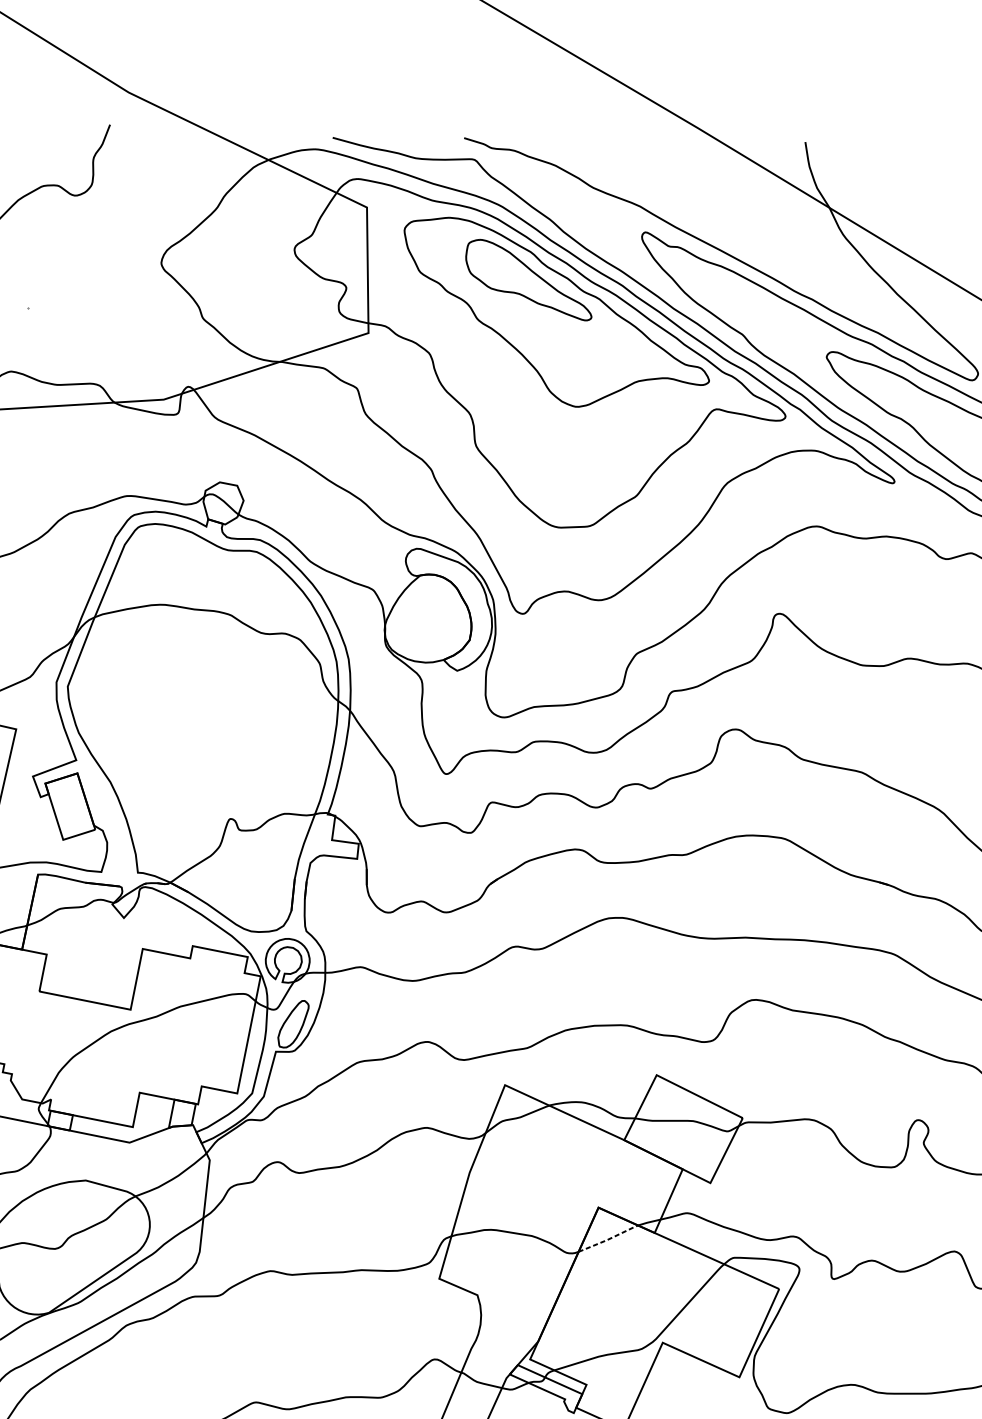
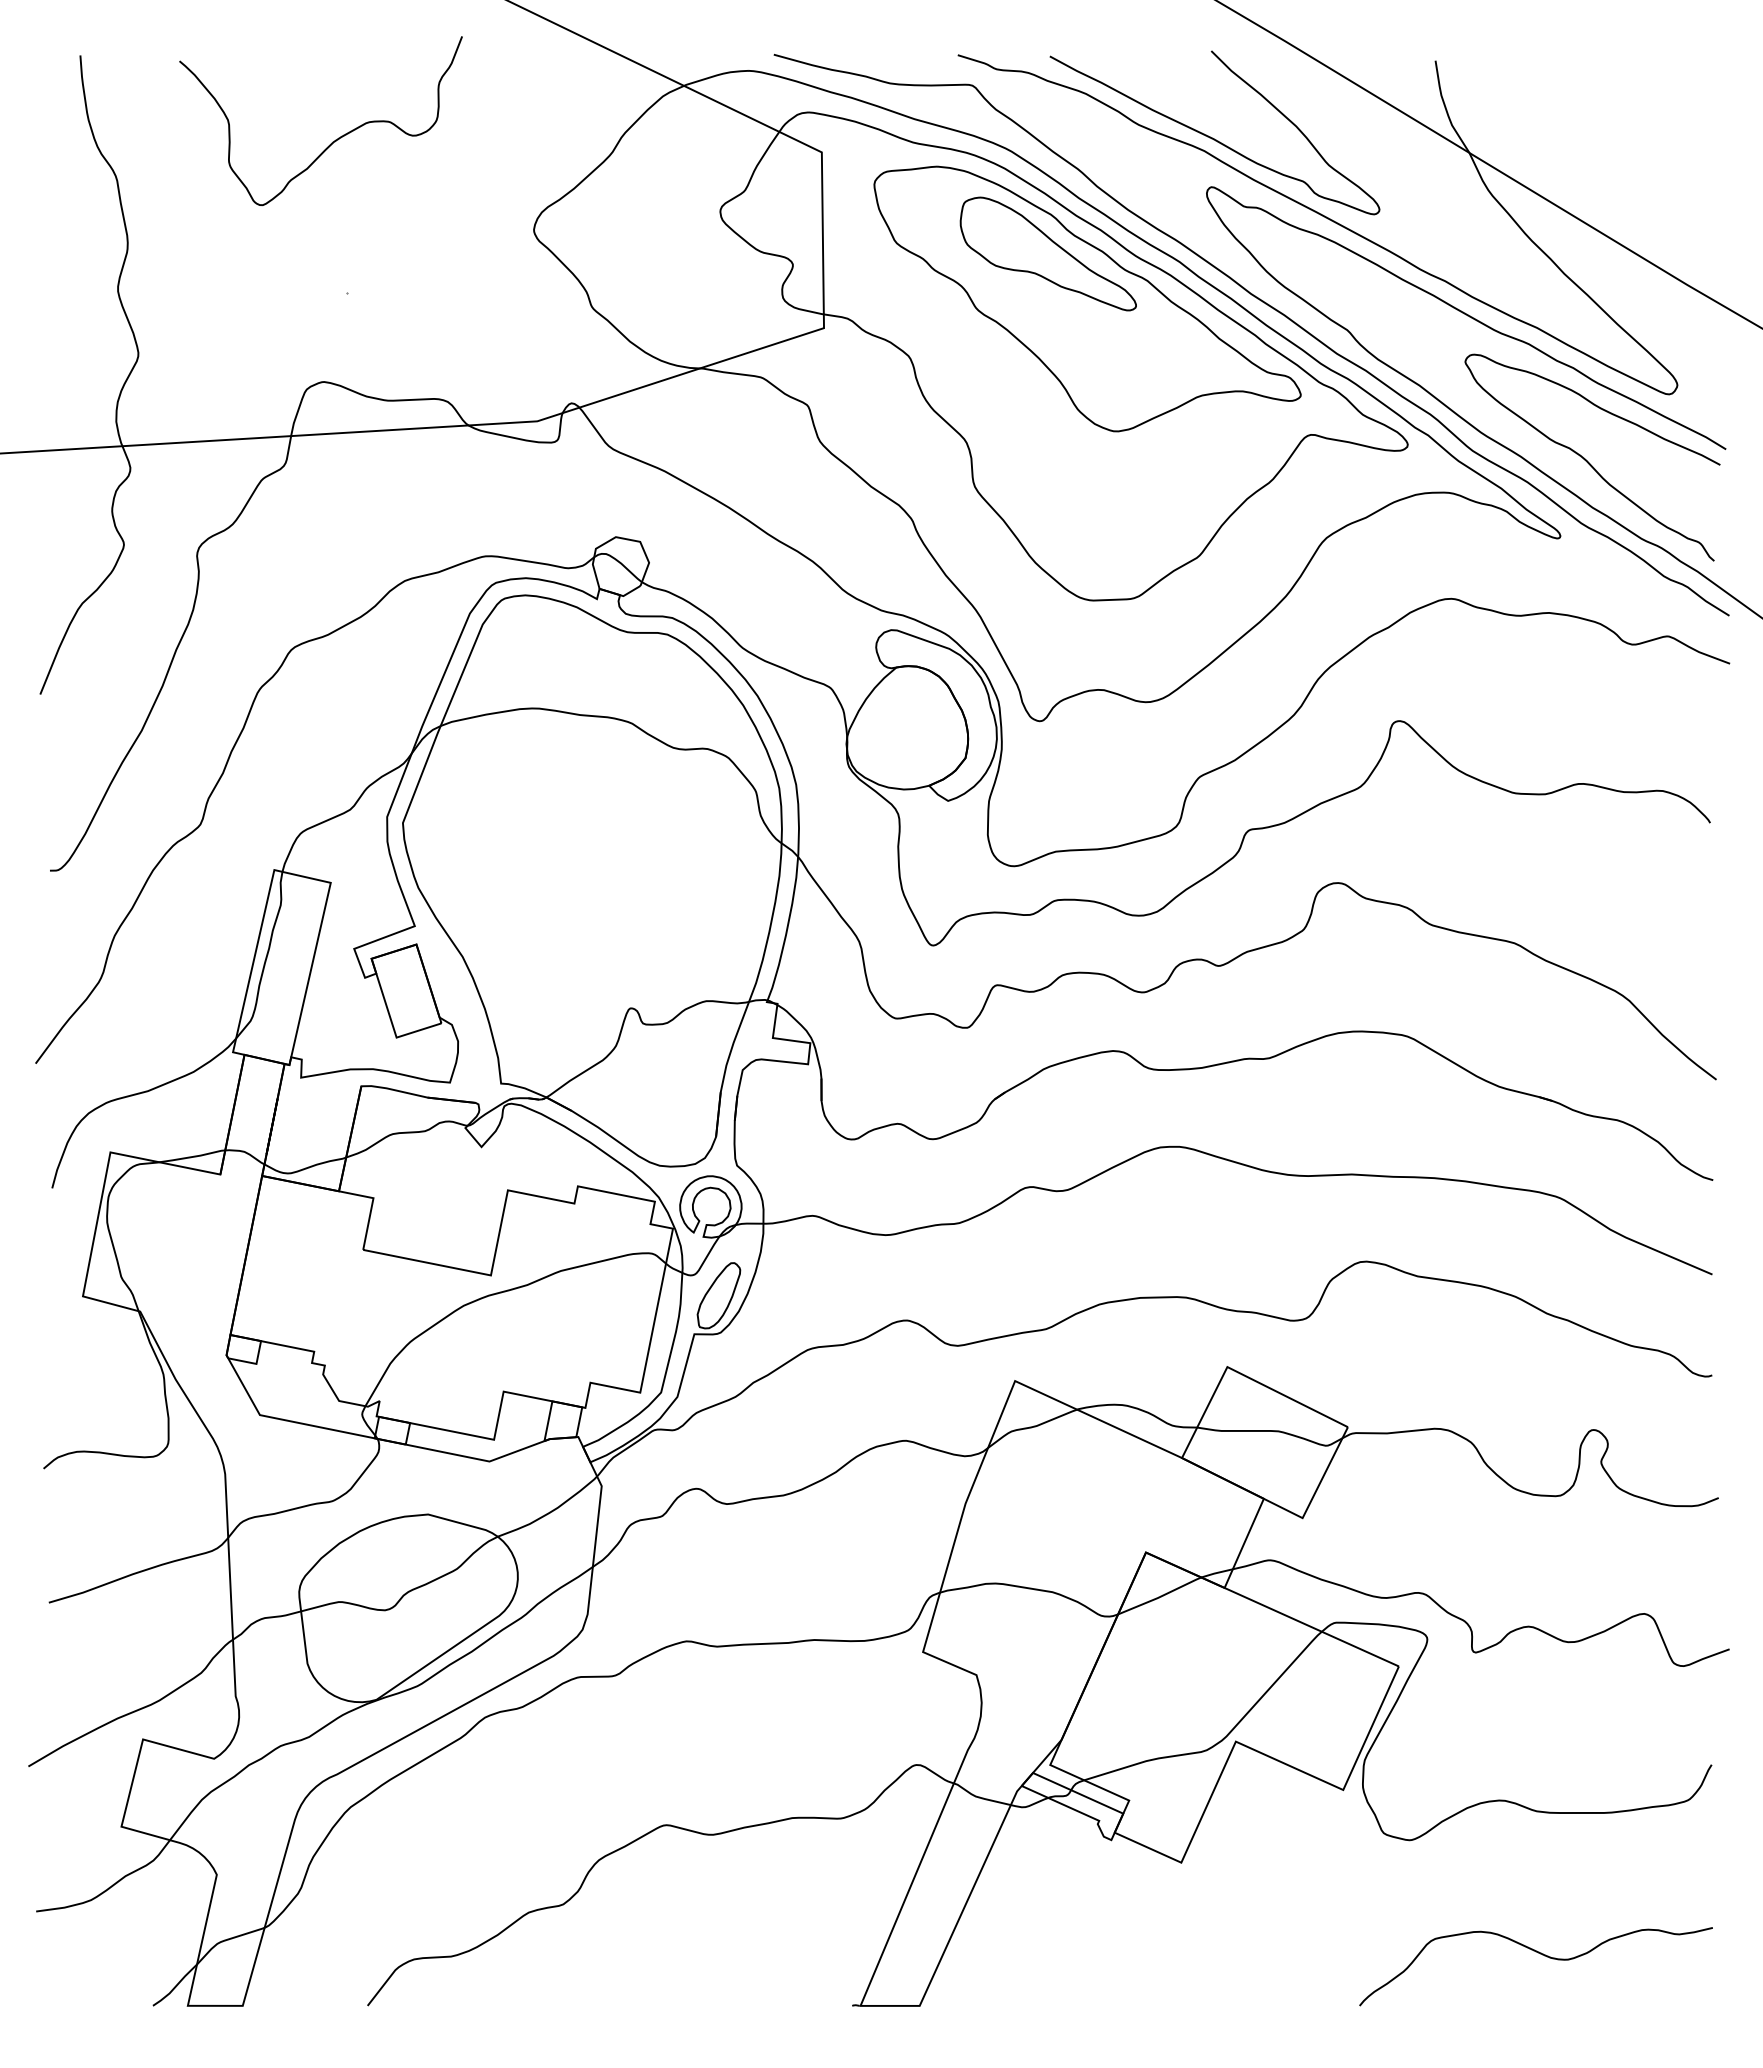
curve: (646, 196) -> (1212, 137), added
line: (608, 1239) -> (1160, 1596), dashed -> solid

